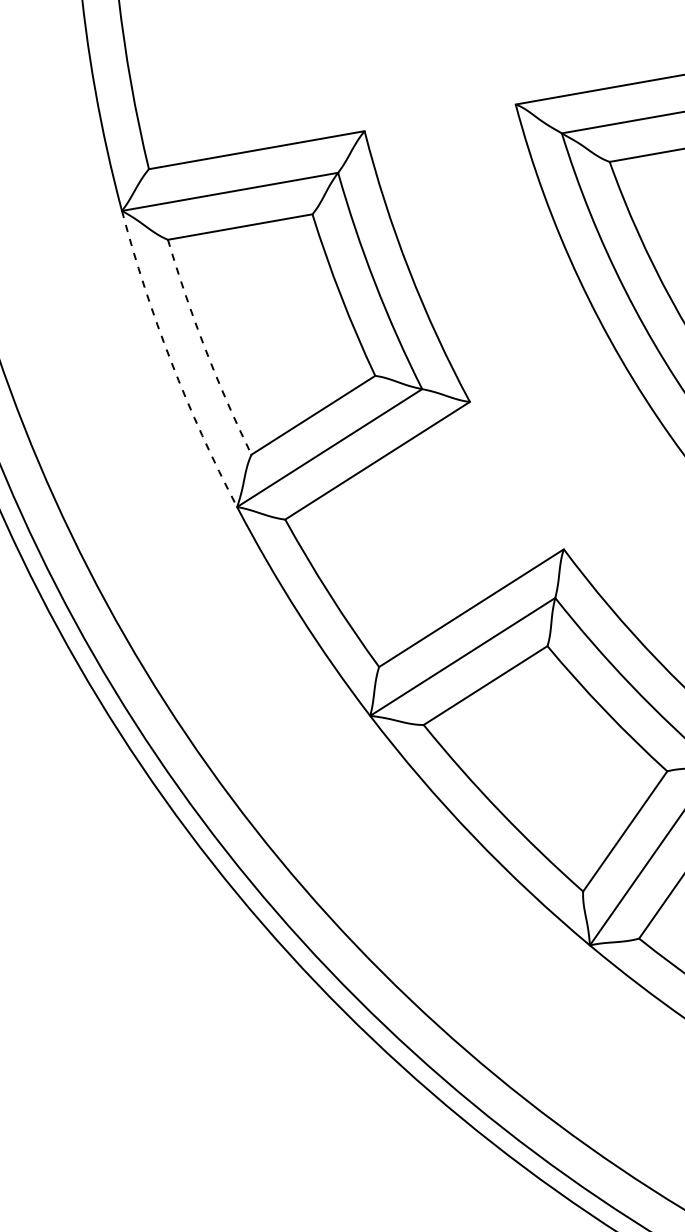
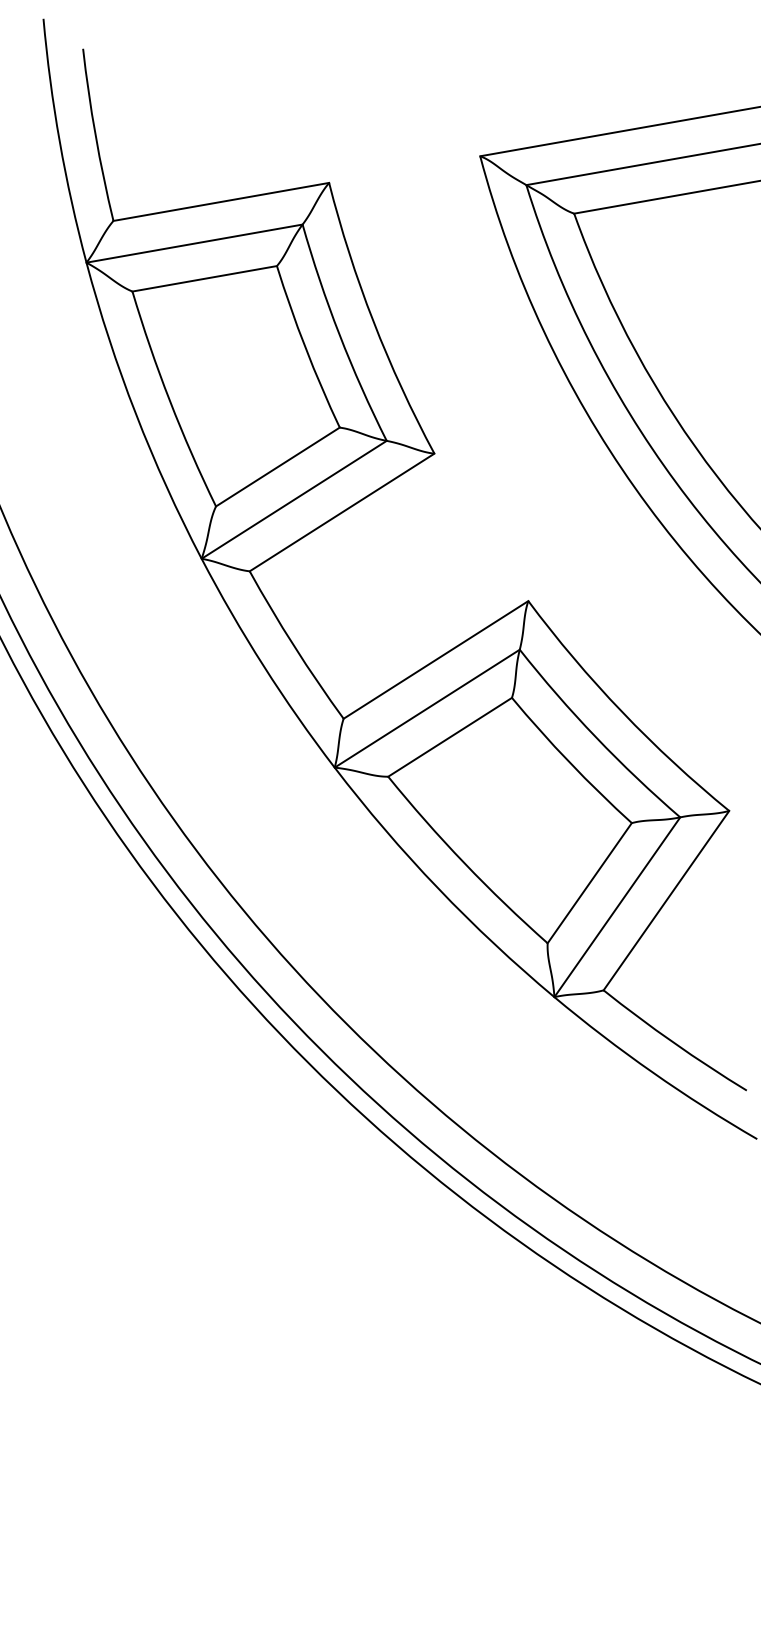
arc: (205, 348) -> (169, 400), dashed -> solid
arc: (171, 361) -> (135, 413), dashed -> solid

